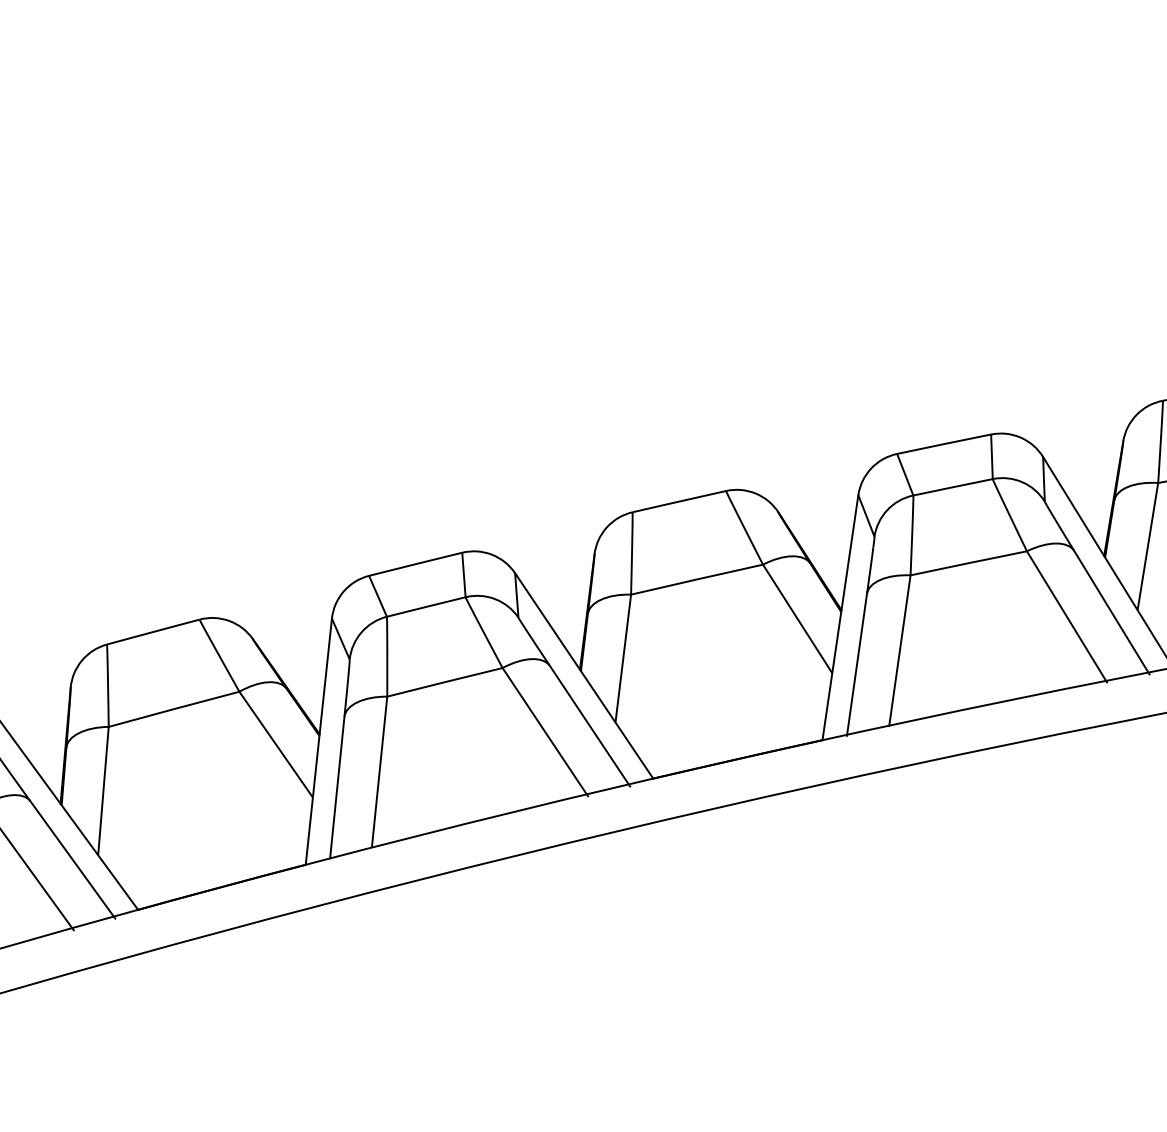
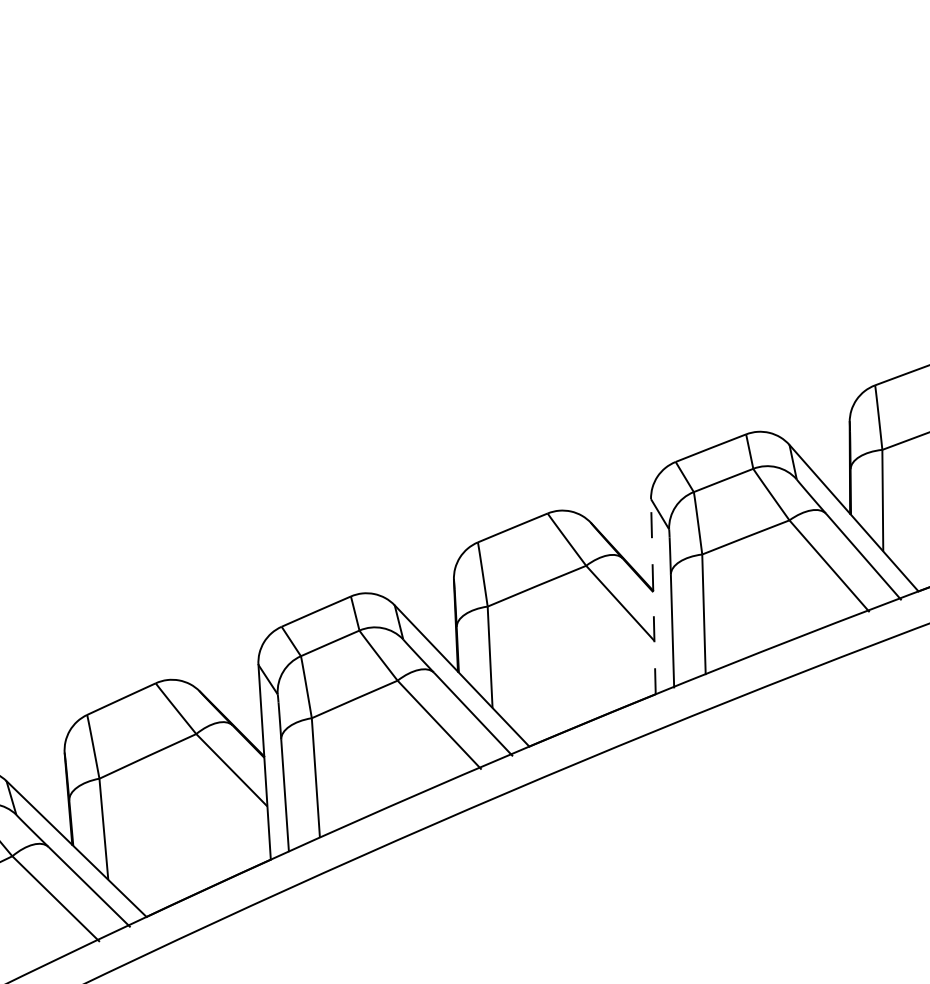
line: (840, 617) -> (653, 596), solid -> dashed

